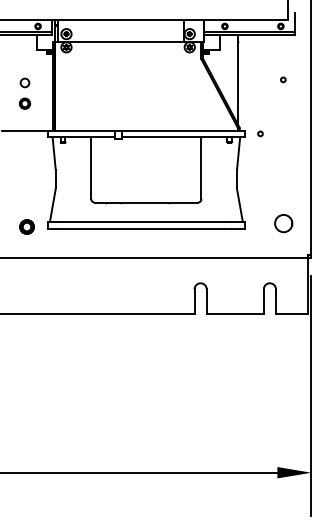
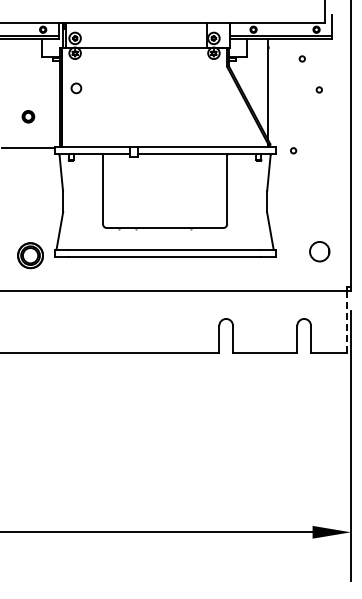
circle: (267, 51) -> (301, 58), added
circle: (25, 83) -> (76, 88), moved
part: (26, 226) -> (30, 255), size x1.6
line: (307, 285) -> (346, 321), solid -> dashed

